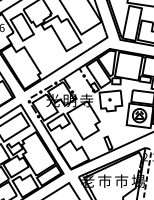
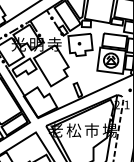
text: (104, 180) -> (73, 129), 市 -> 松

